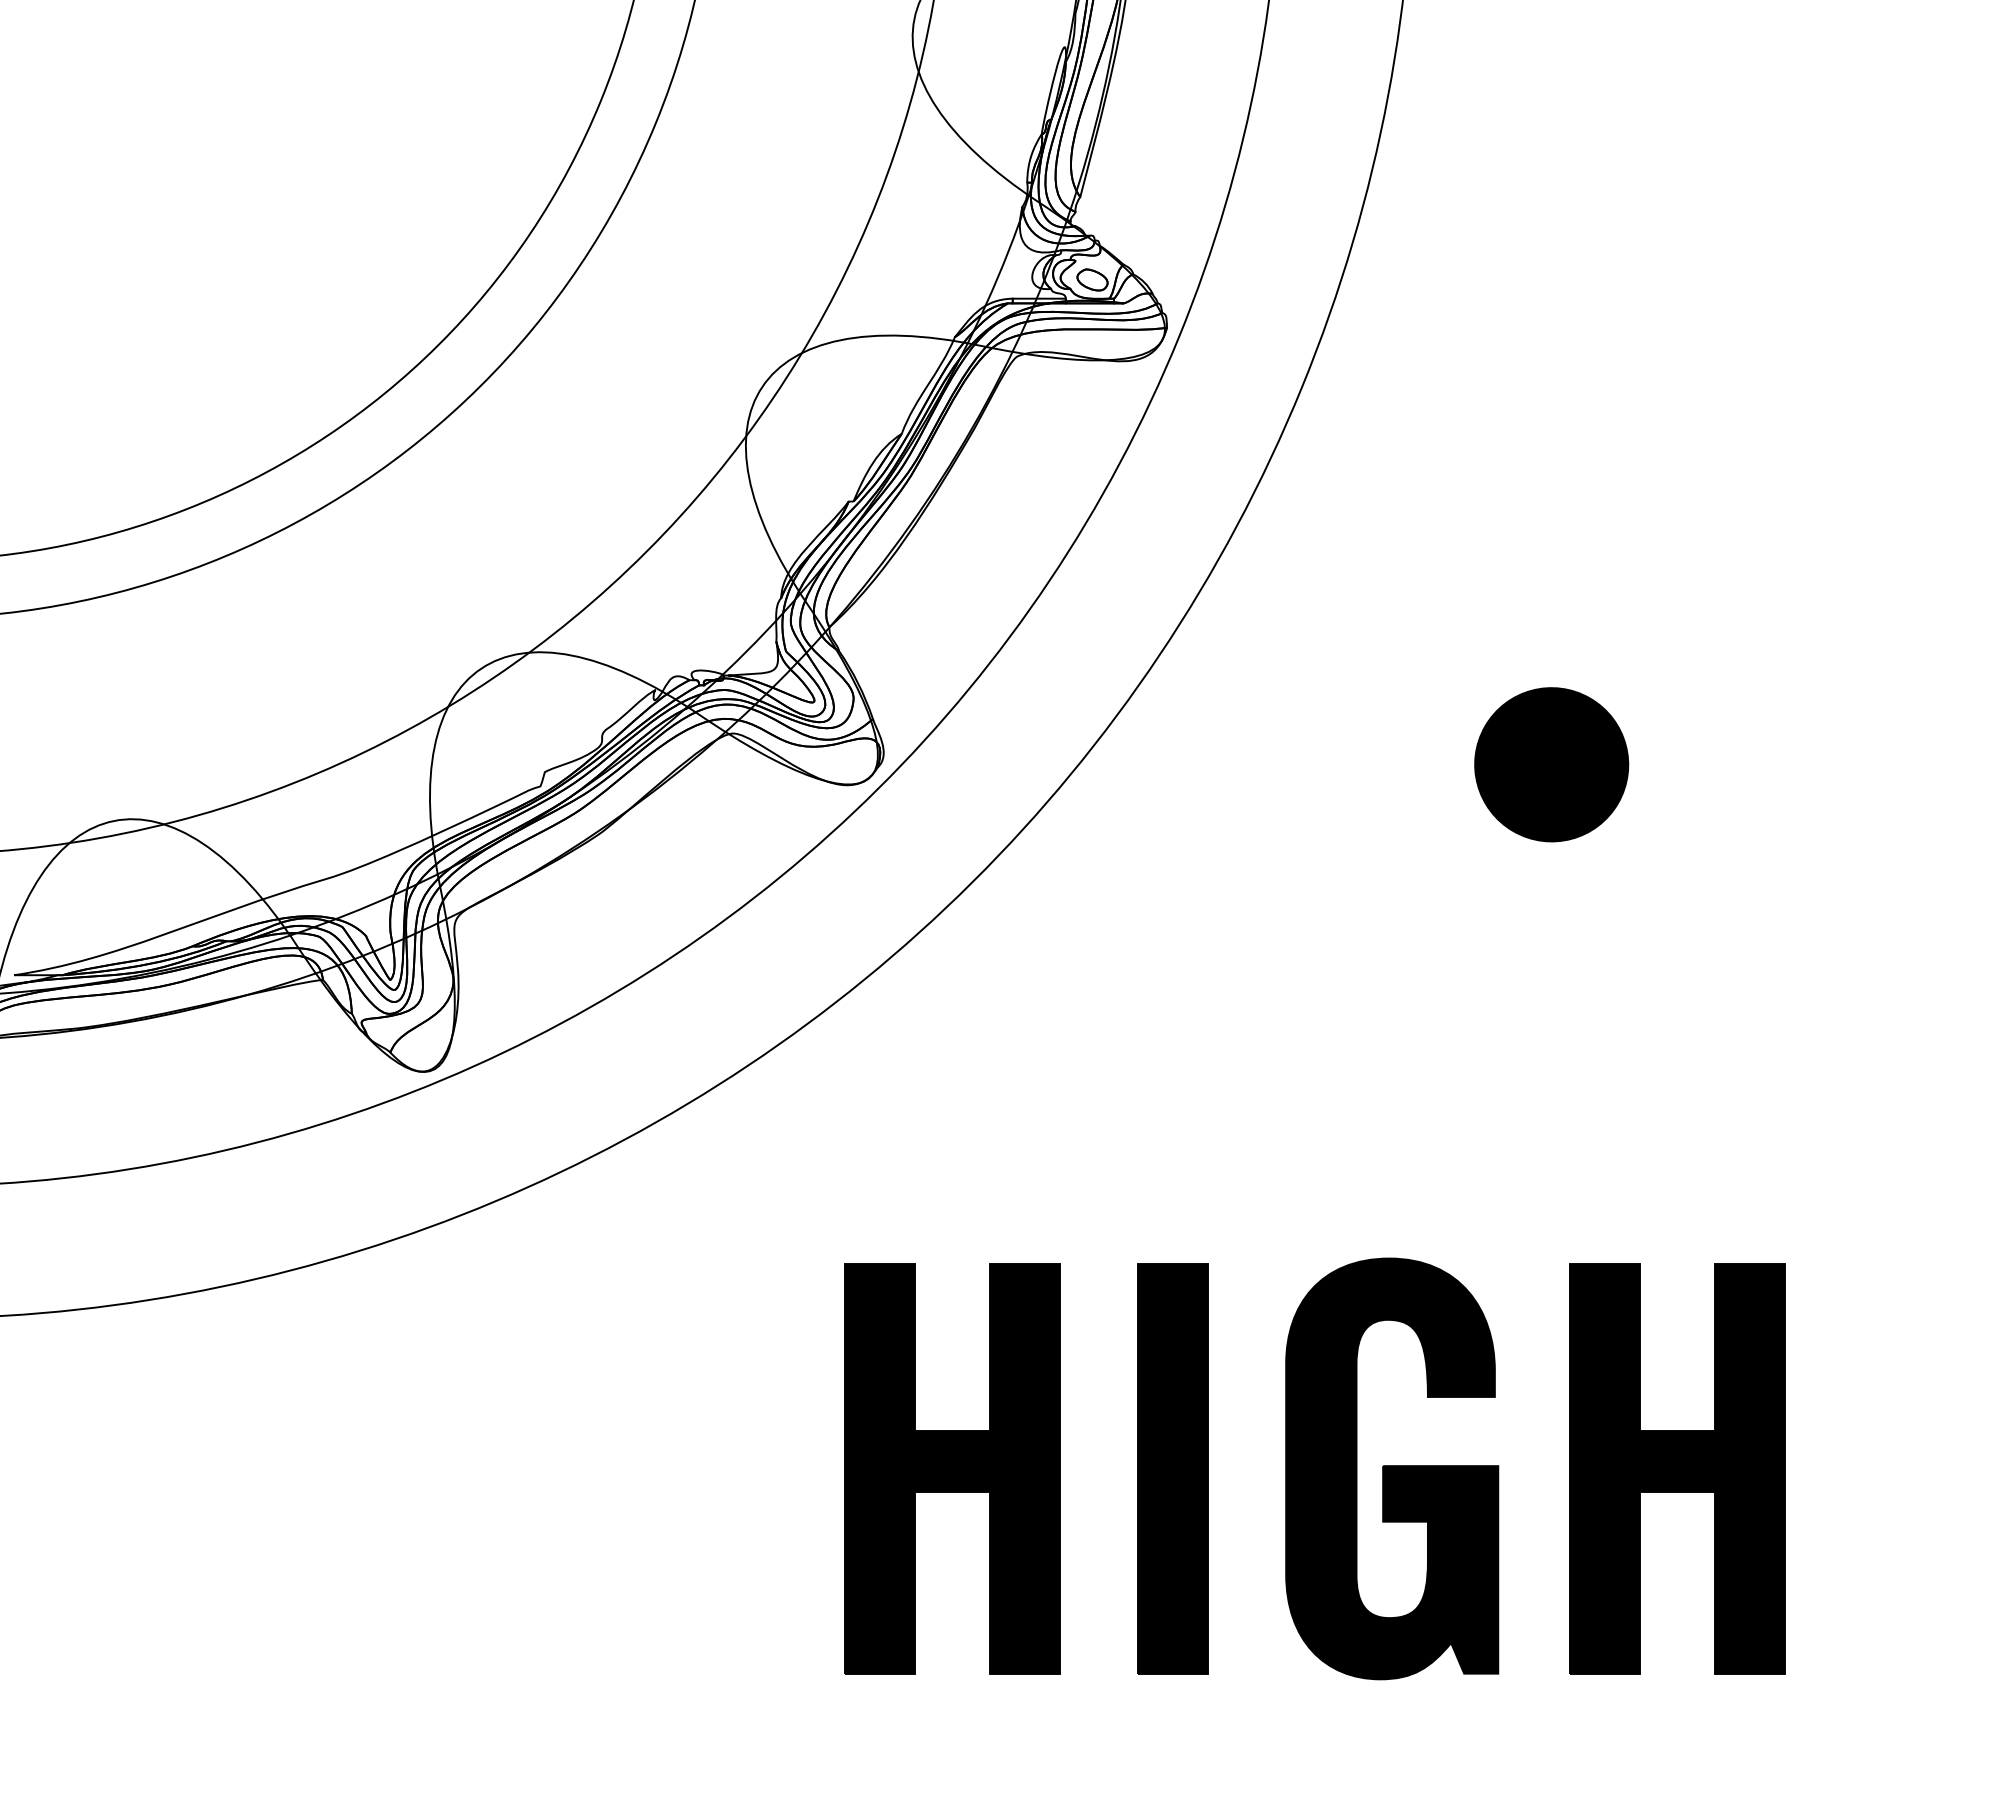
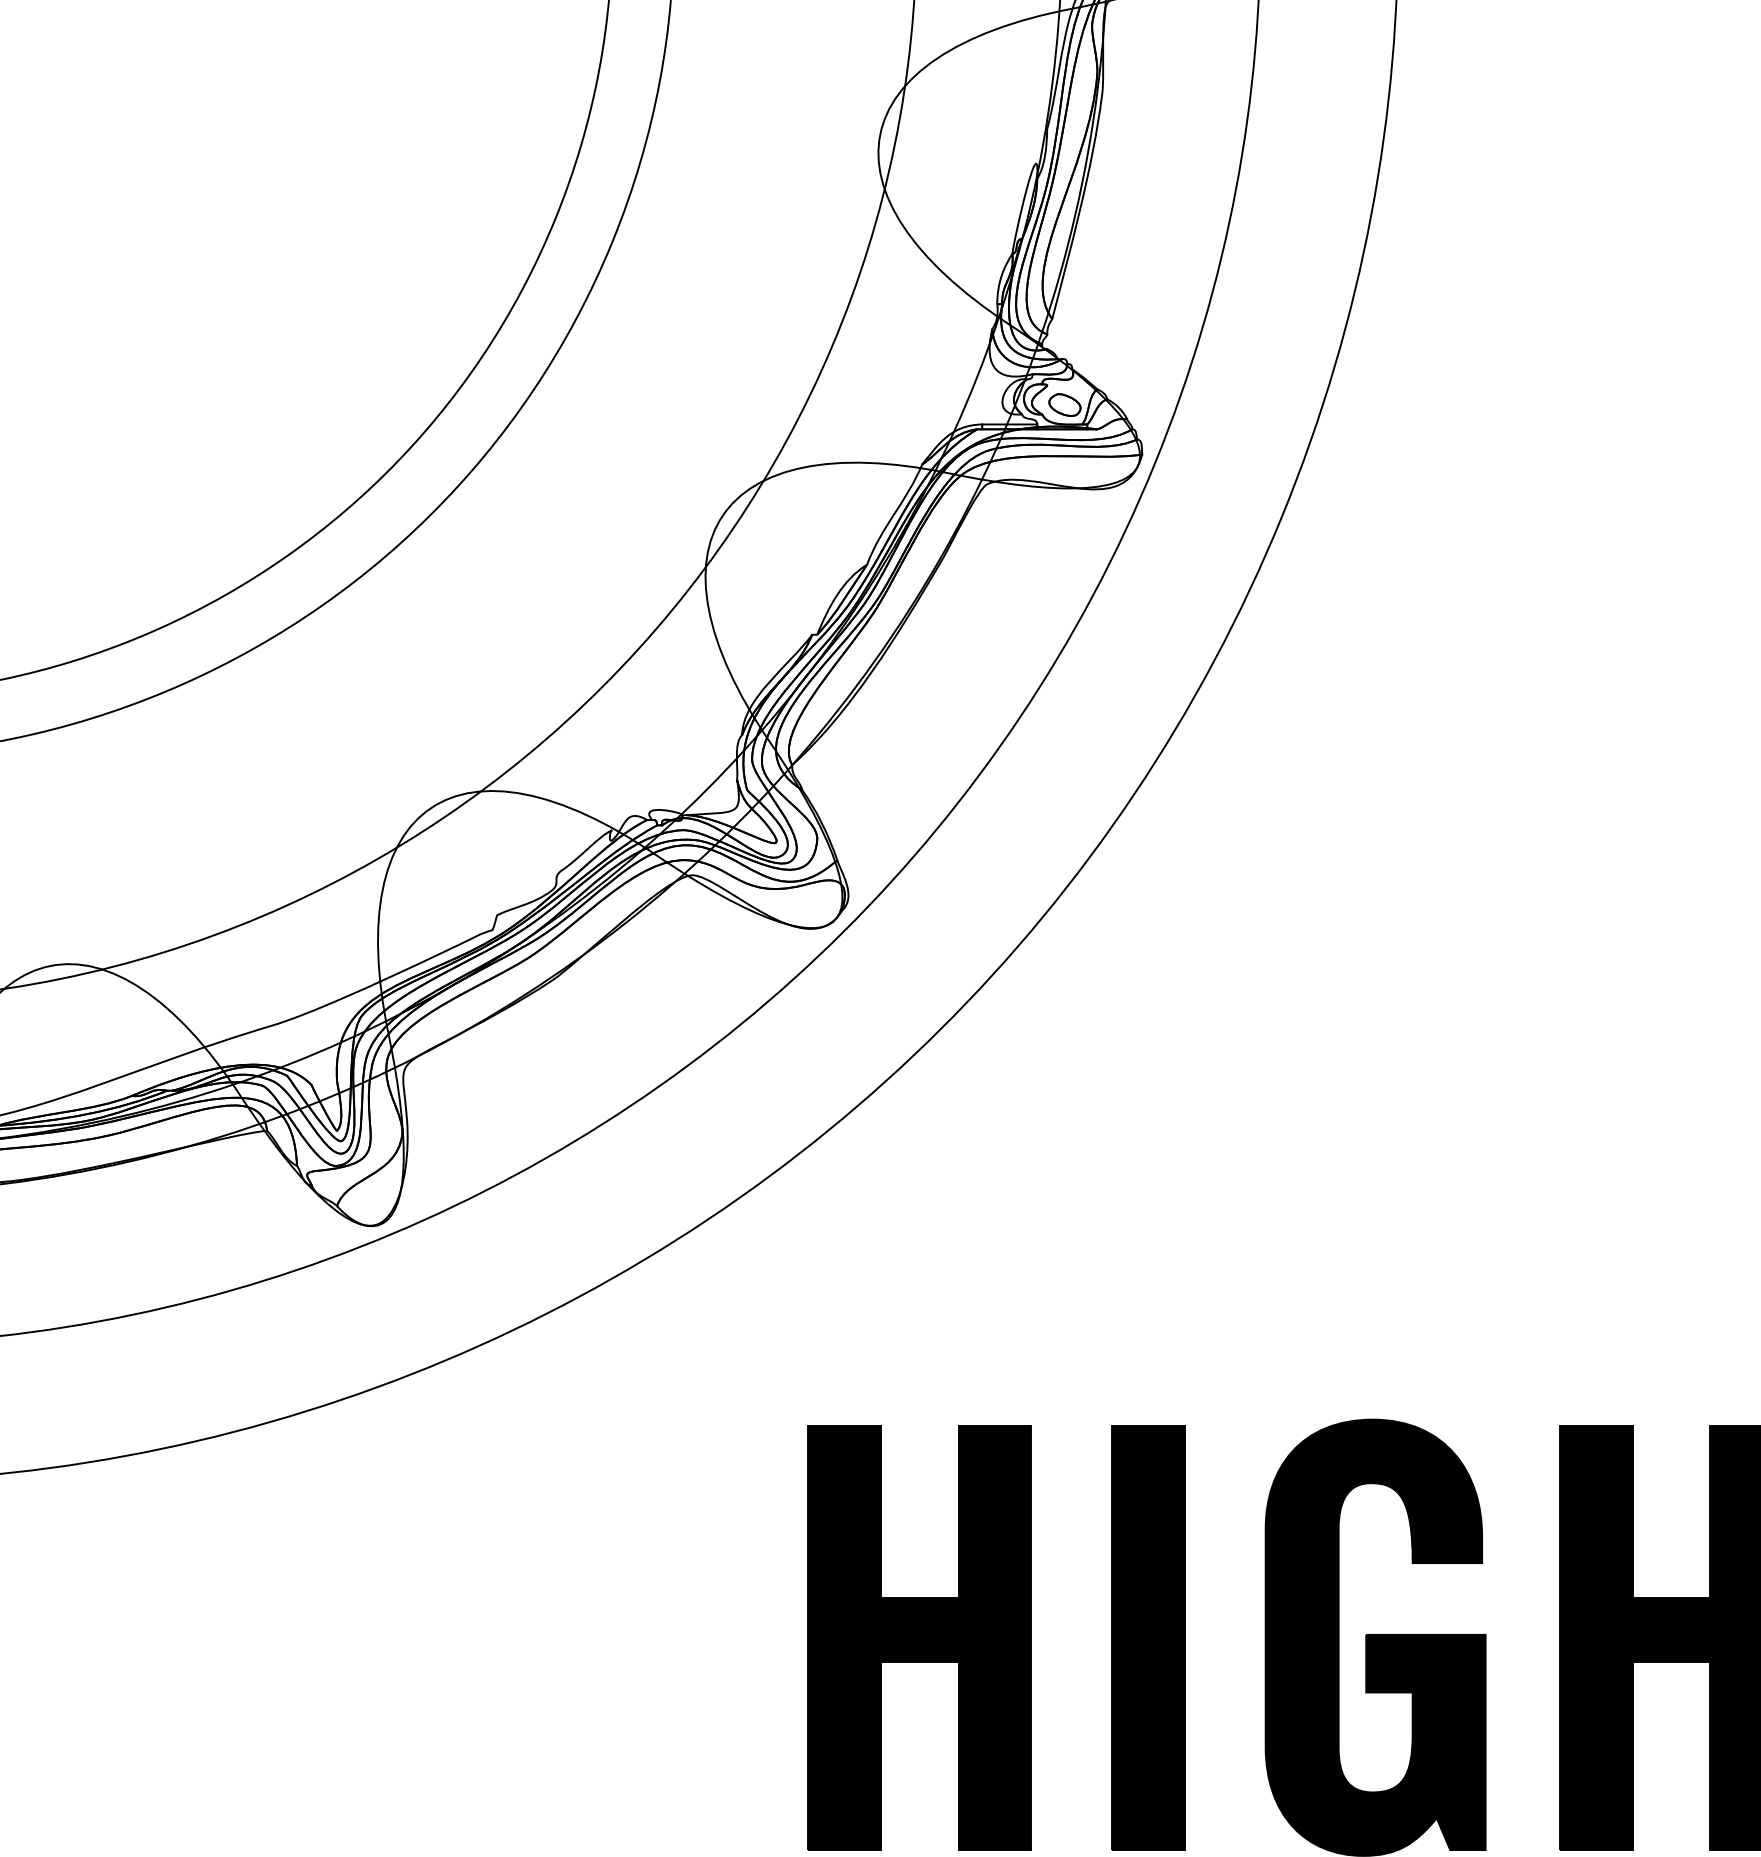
part: (1551, 764) -> (1540, 907), removed

